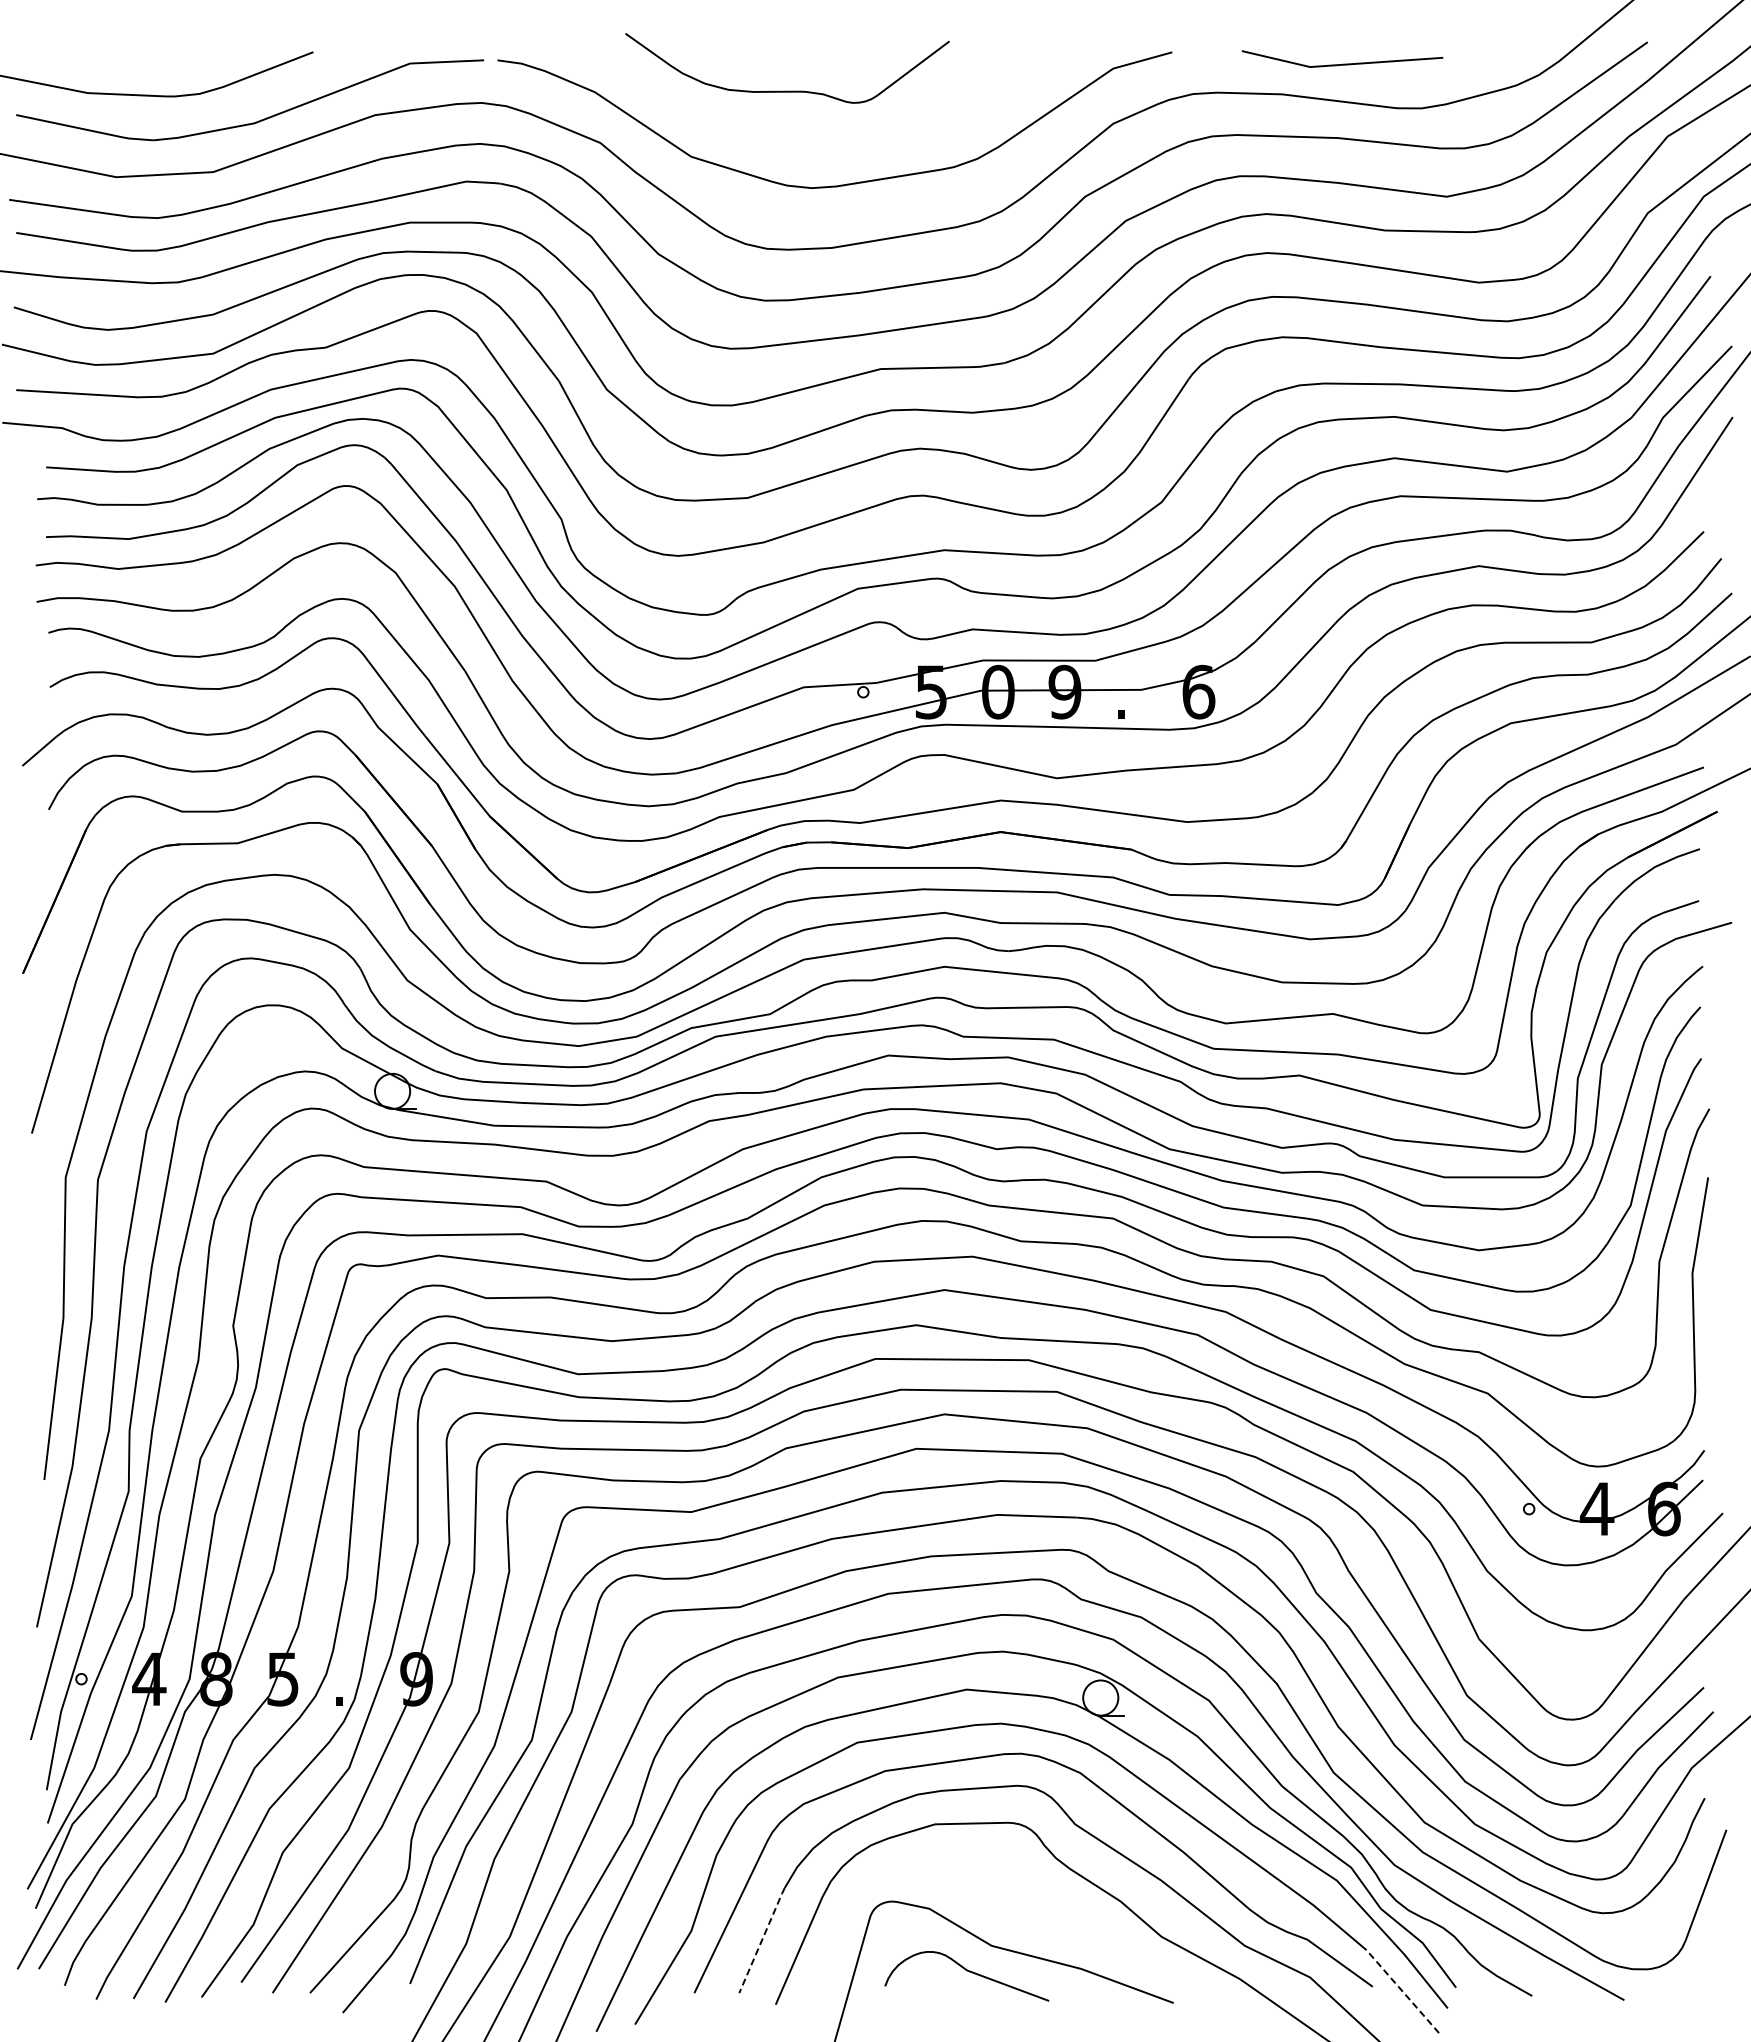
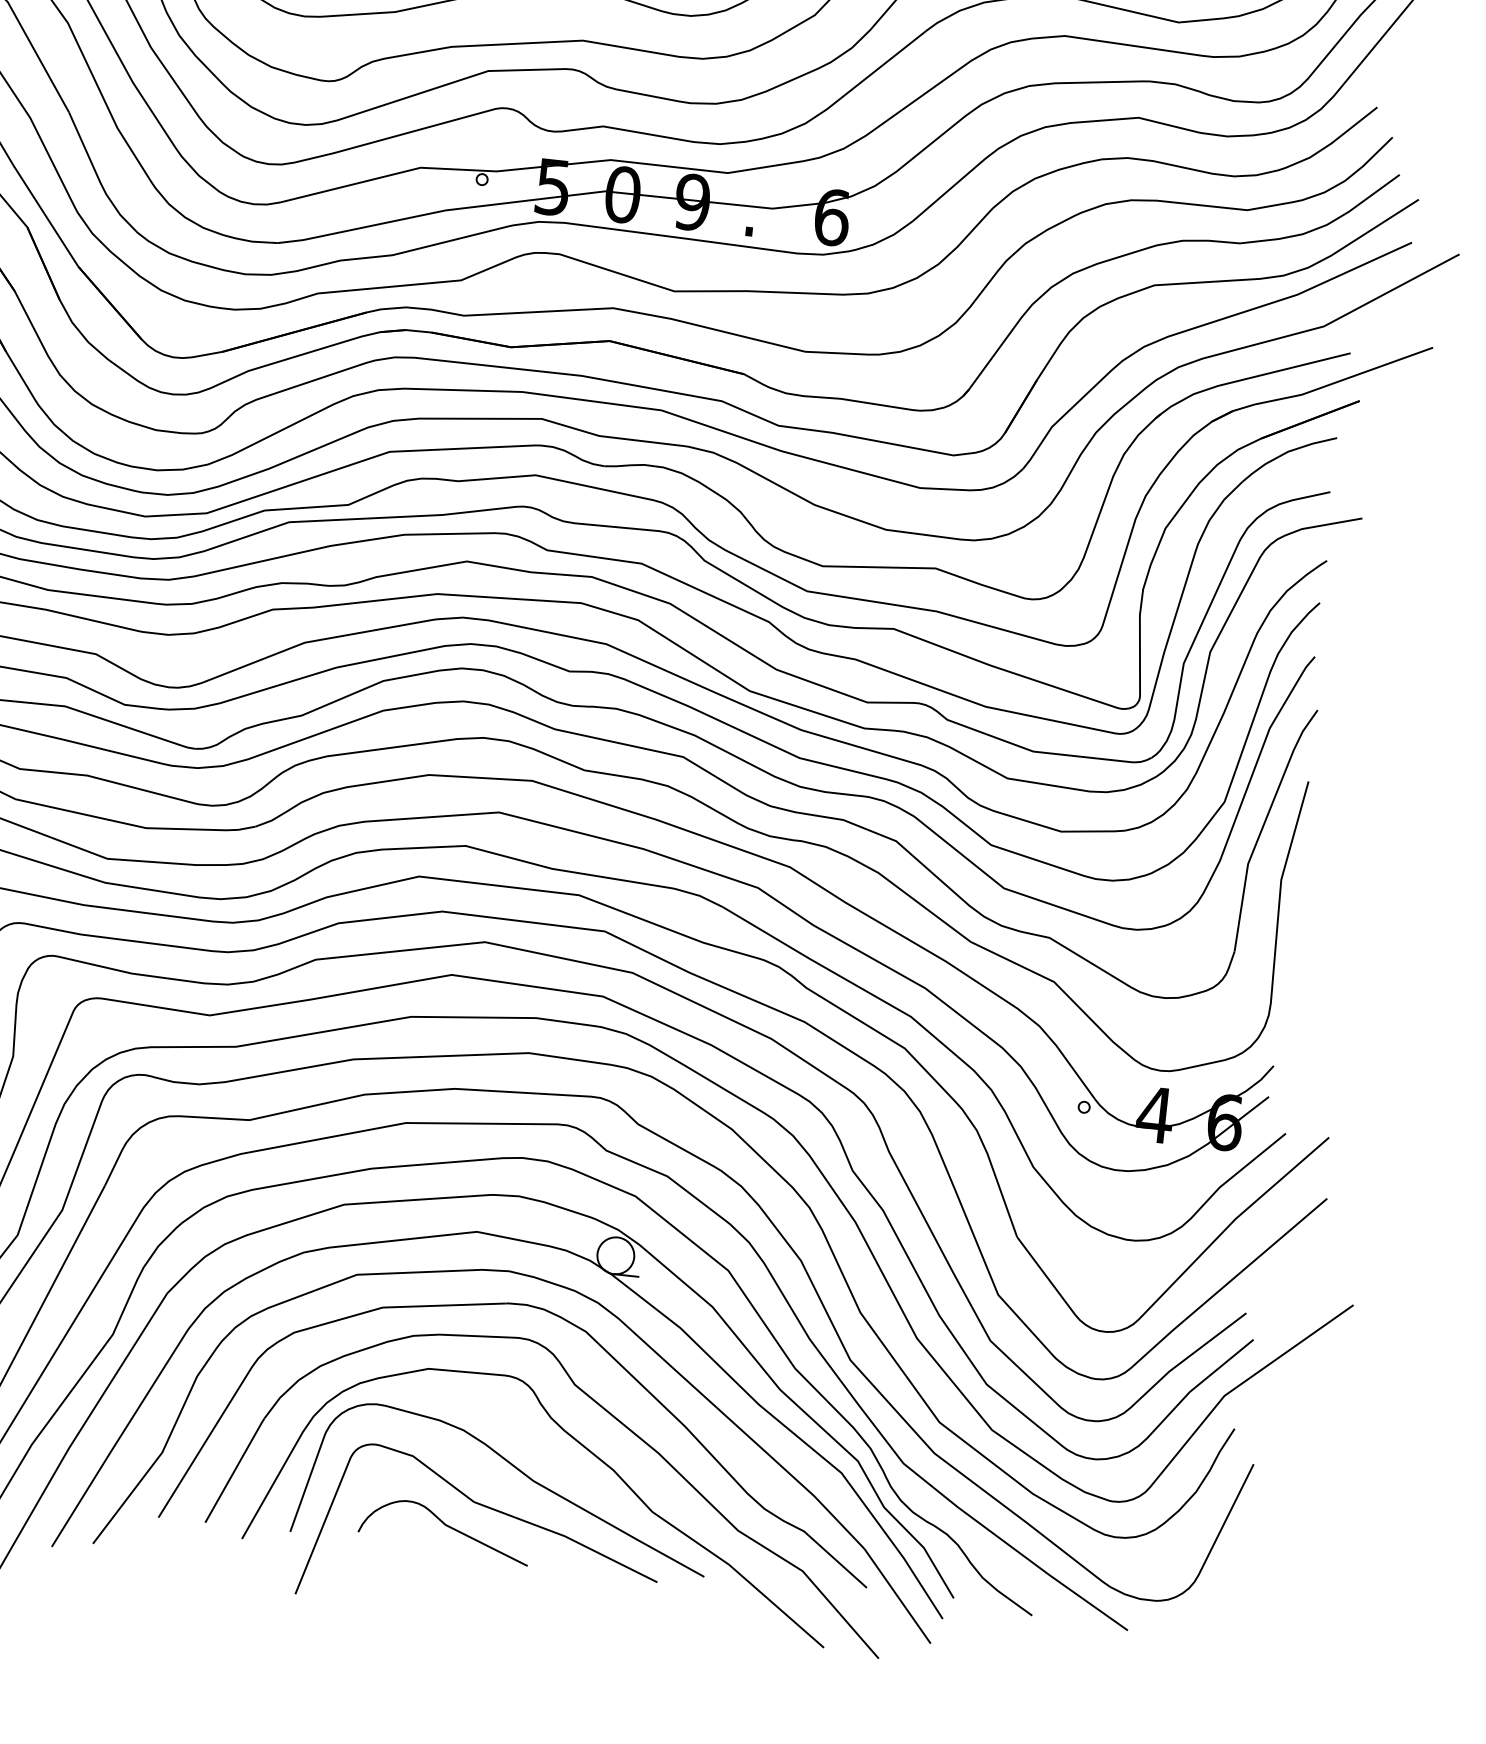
curve: (1026, 1909) -> (514, 1468), added
line: (762, 1940) -> (235, 1470), dashed -> solid
line: (1402, 1991) -> (897, 1596), dashed -> solid

